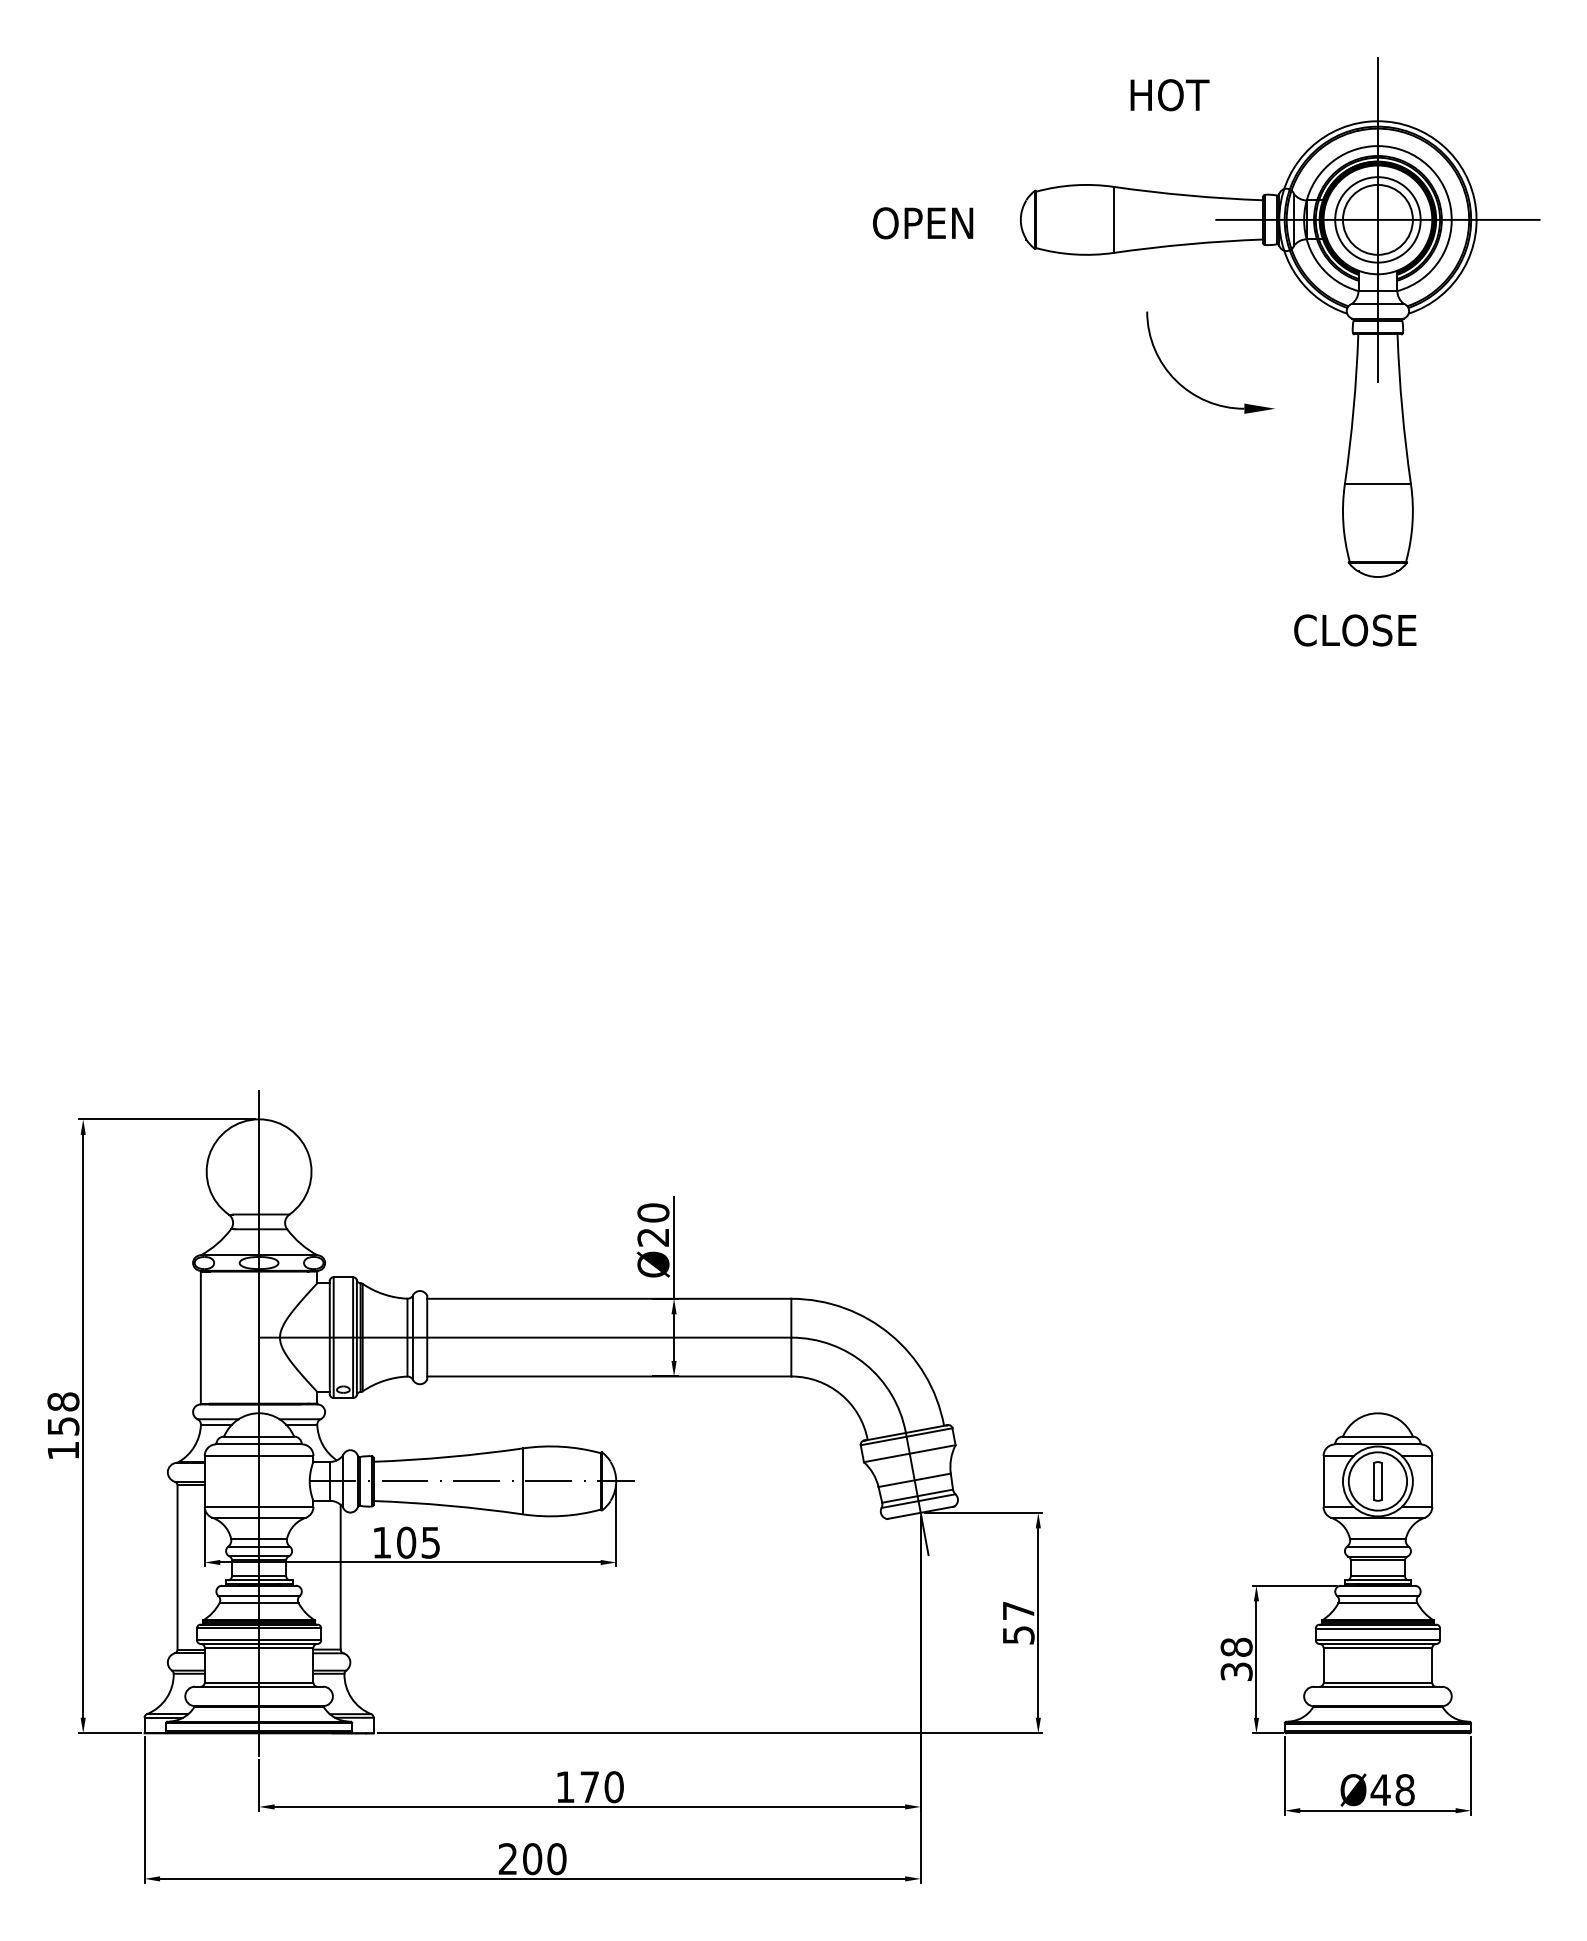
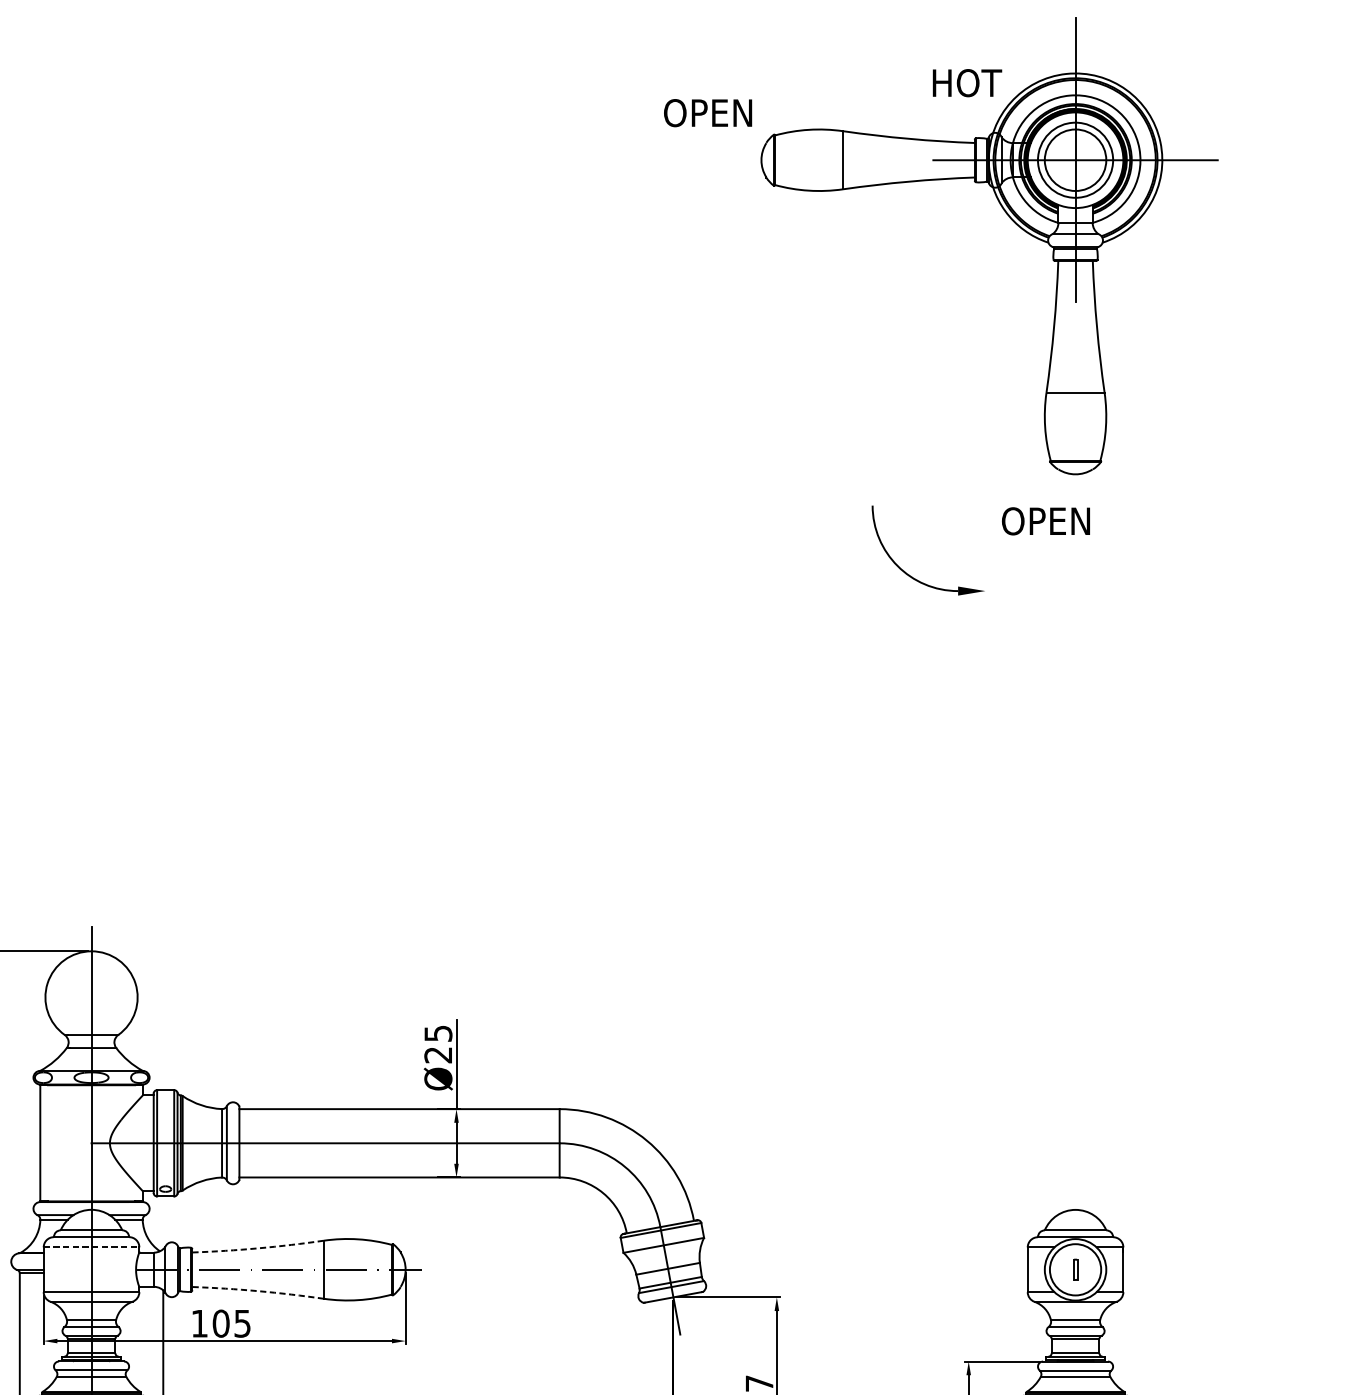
text: (1169, 95) -> (966, 83), moved
text: (923, 223) -> (708, 113), moved
part: (1191, 391) -> (911, 575), moved
text: (1355, 630) -> (1055, 521), CLOSE -> OPEN
text: (653, 1212) -> (438, 1033), Ø20 -> Ø25
line: (259, 1455) -> (91, 1246), solid -> dashed
arc: (448, 1457) -> (258, 1248), solid -> dashed
part: (1377, 1481) -> (1075, 1269), size x0.6
arc: (448, 1505) -> (258, 1290), solid -> dashed

